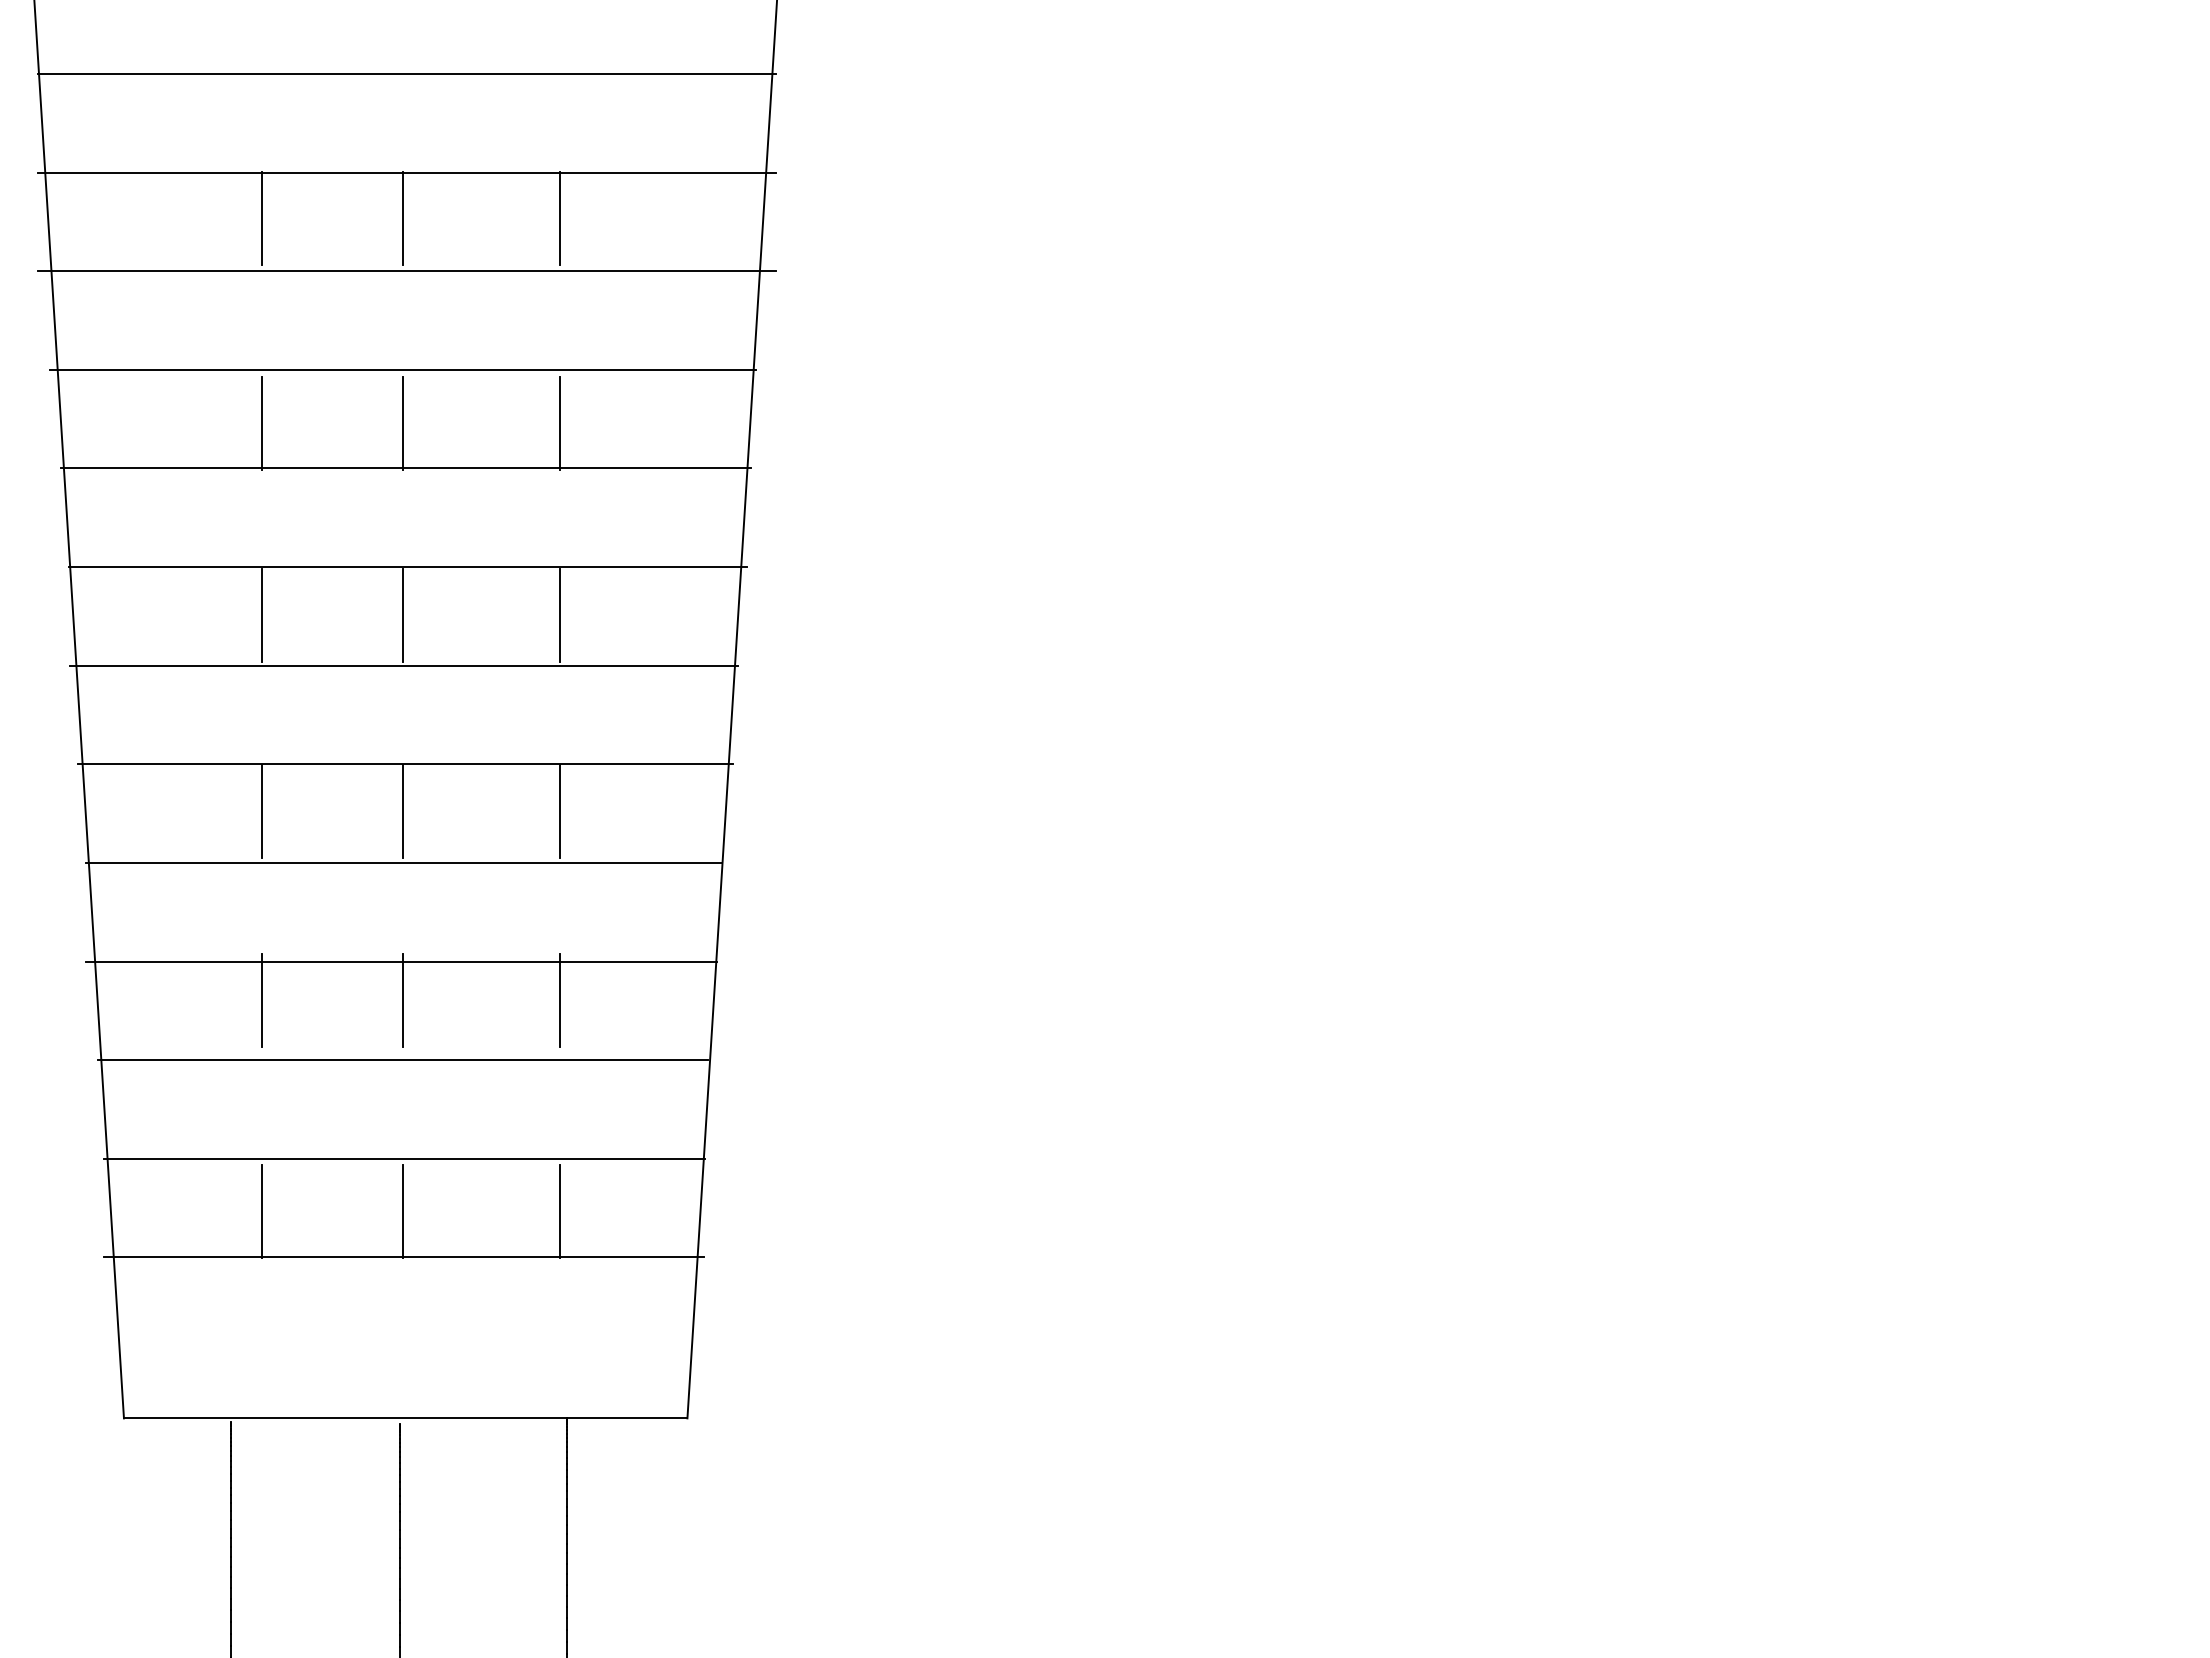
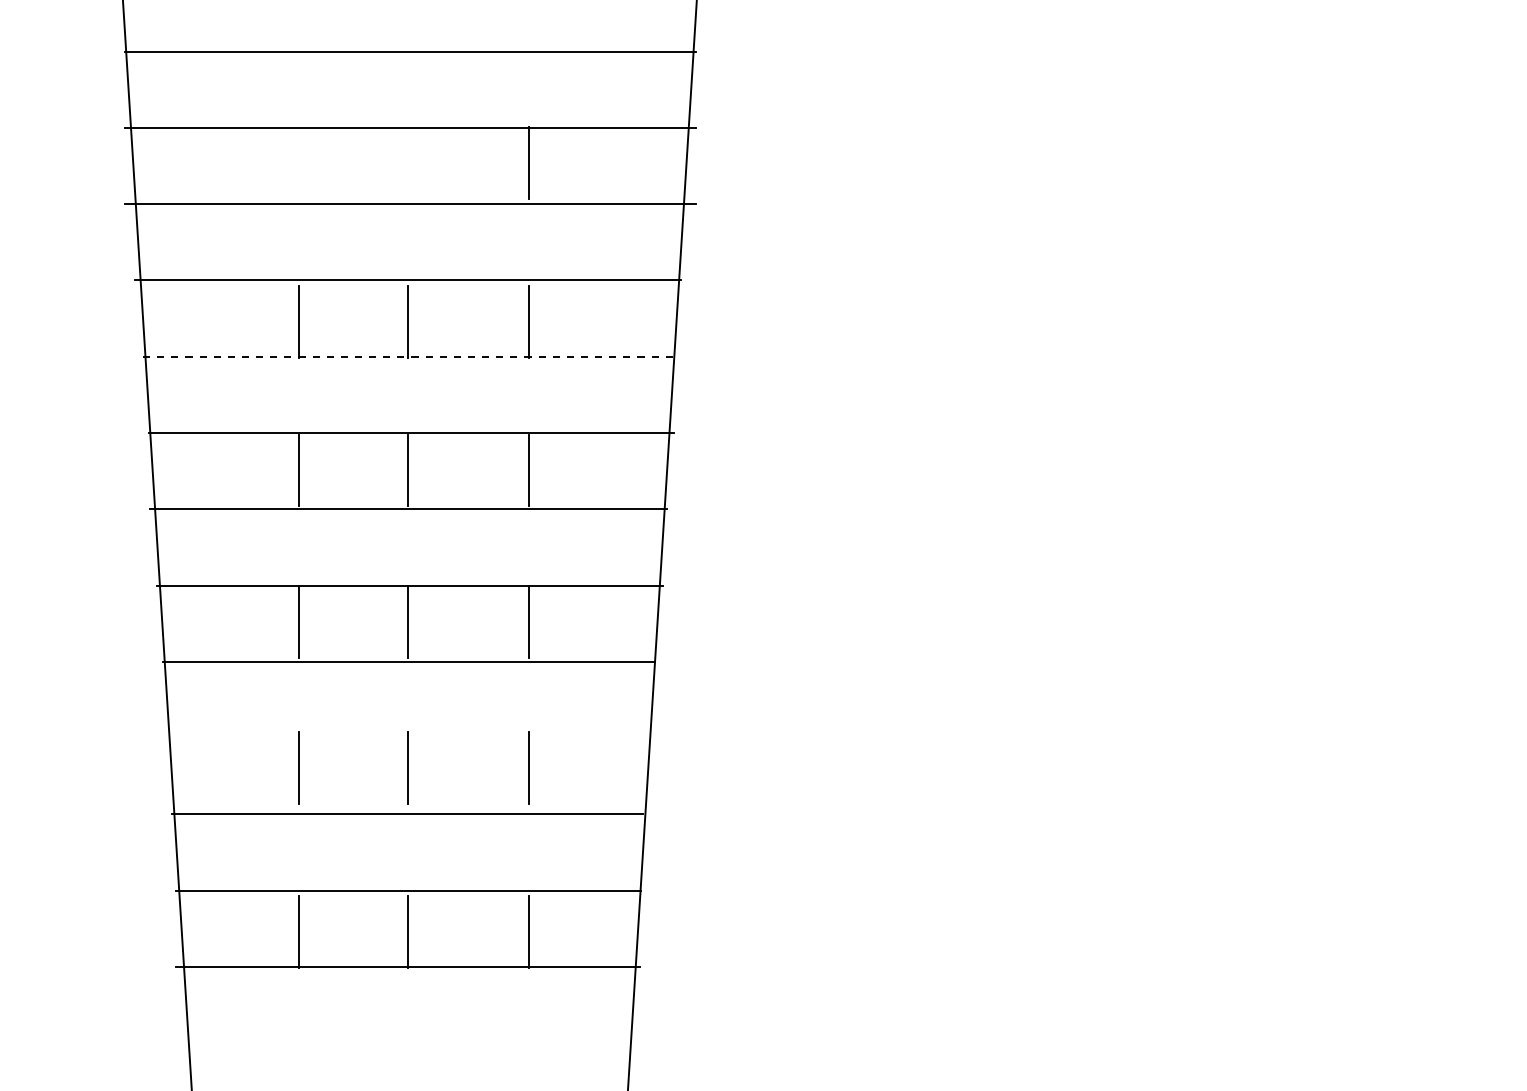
line: (262, 217) -> (299, 162), removed
line: (403, 217) -> (408, 162), removed
line: (405, 468) -> (409, 356), solid -> dashed
line: (401, 961) -> (406, 738), removed

